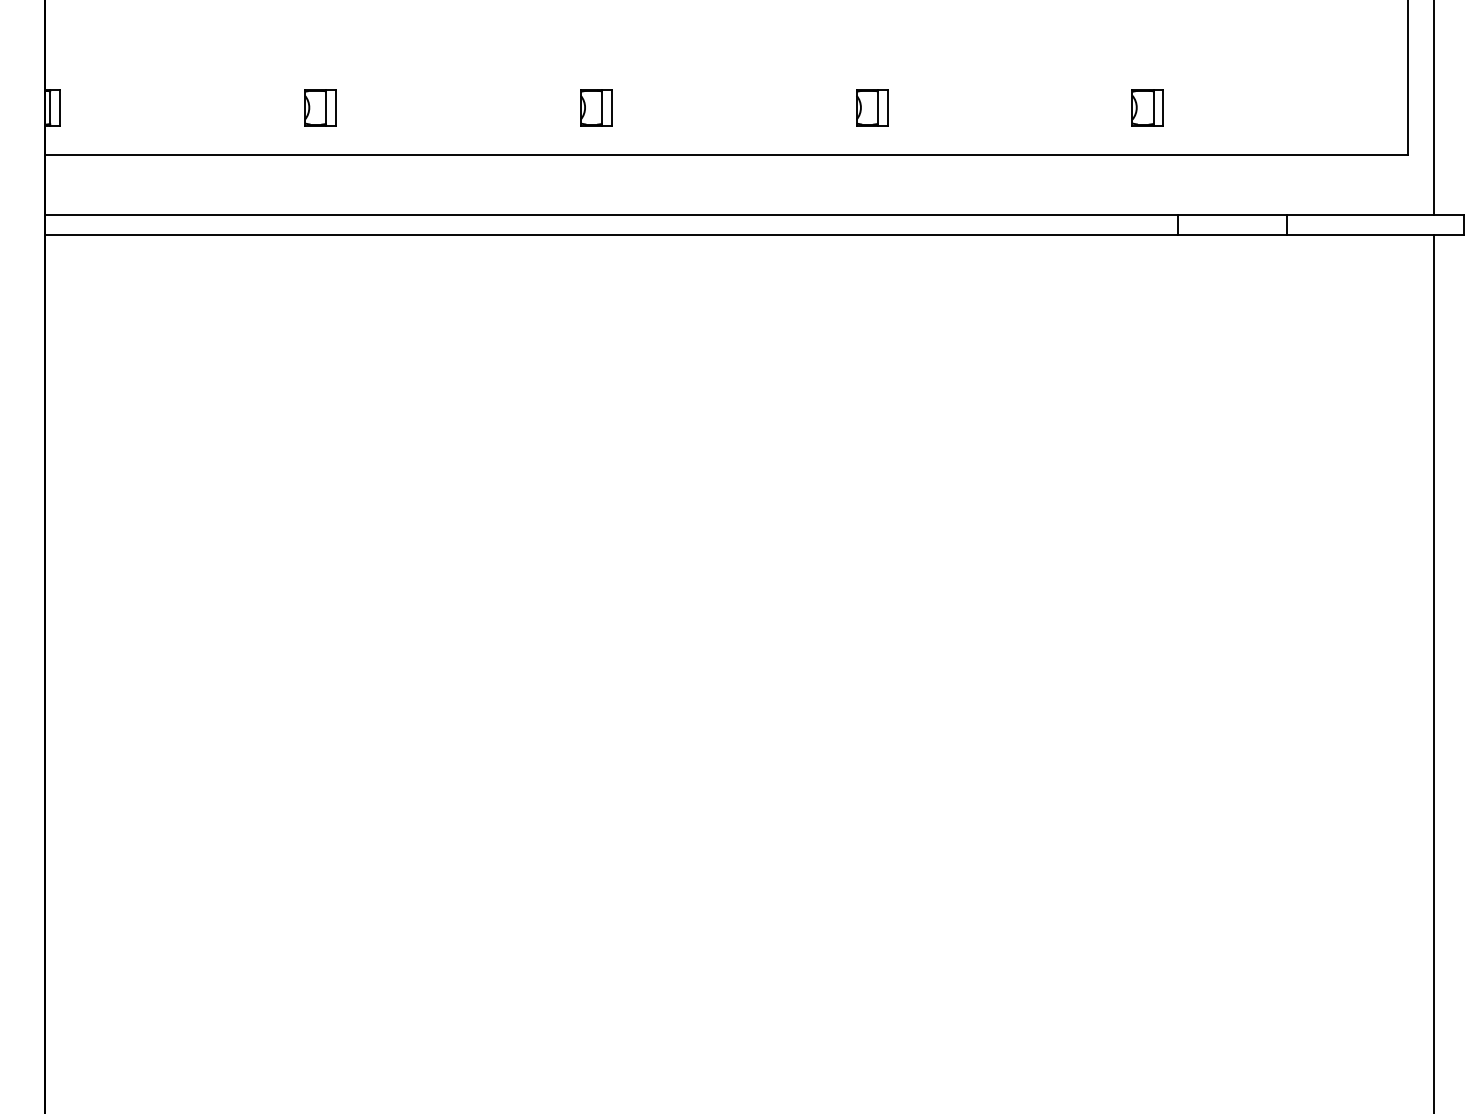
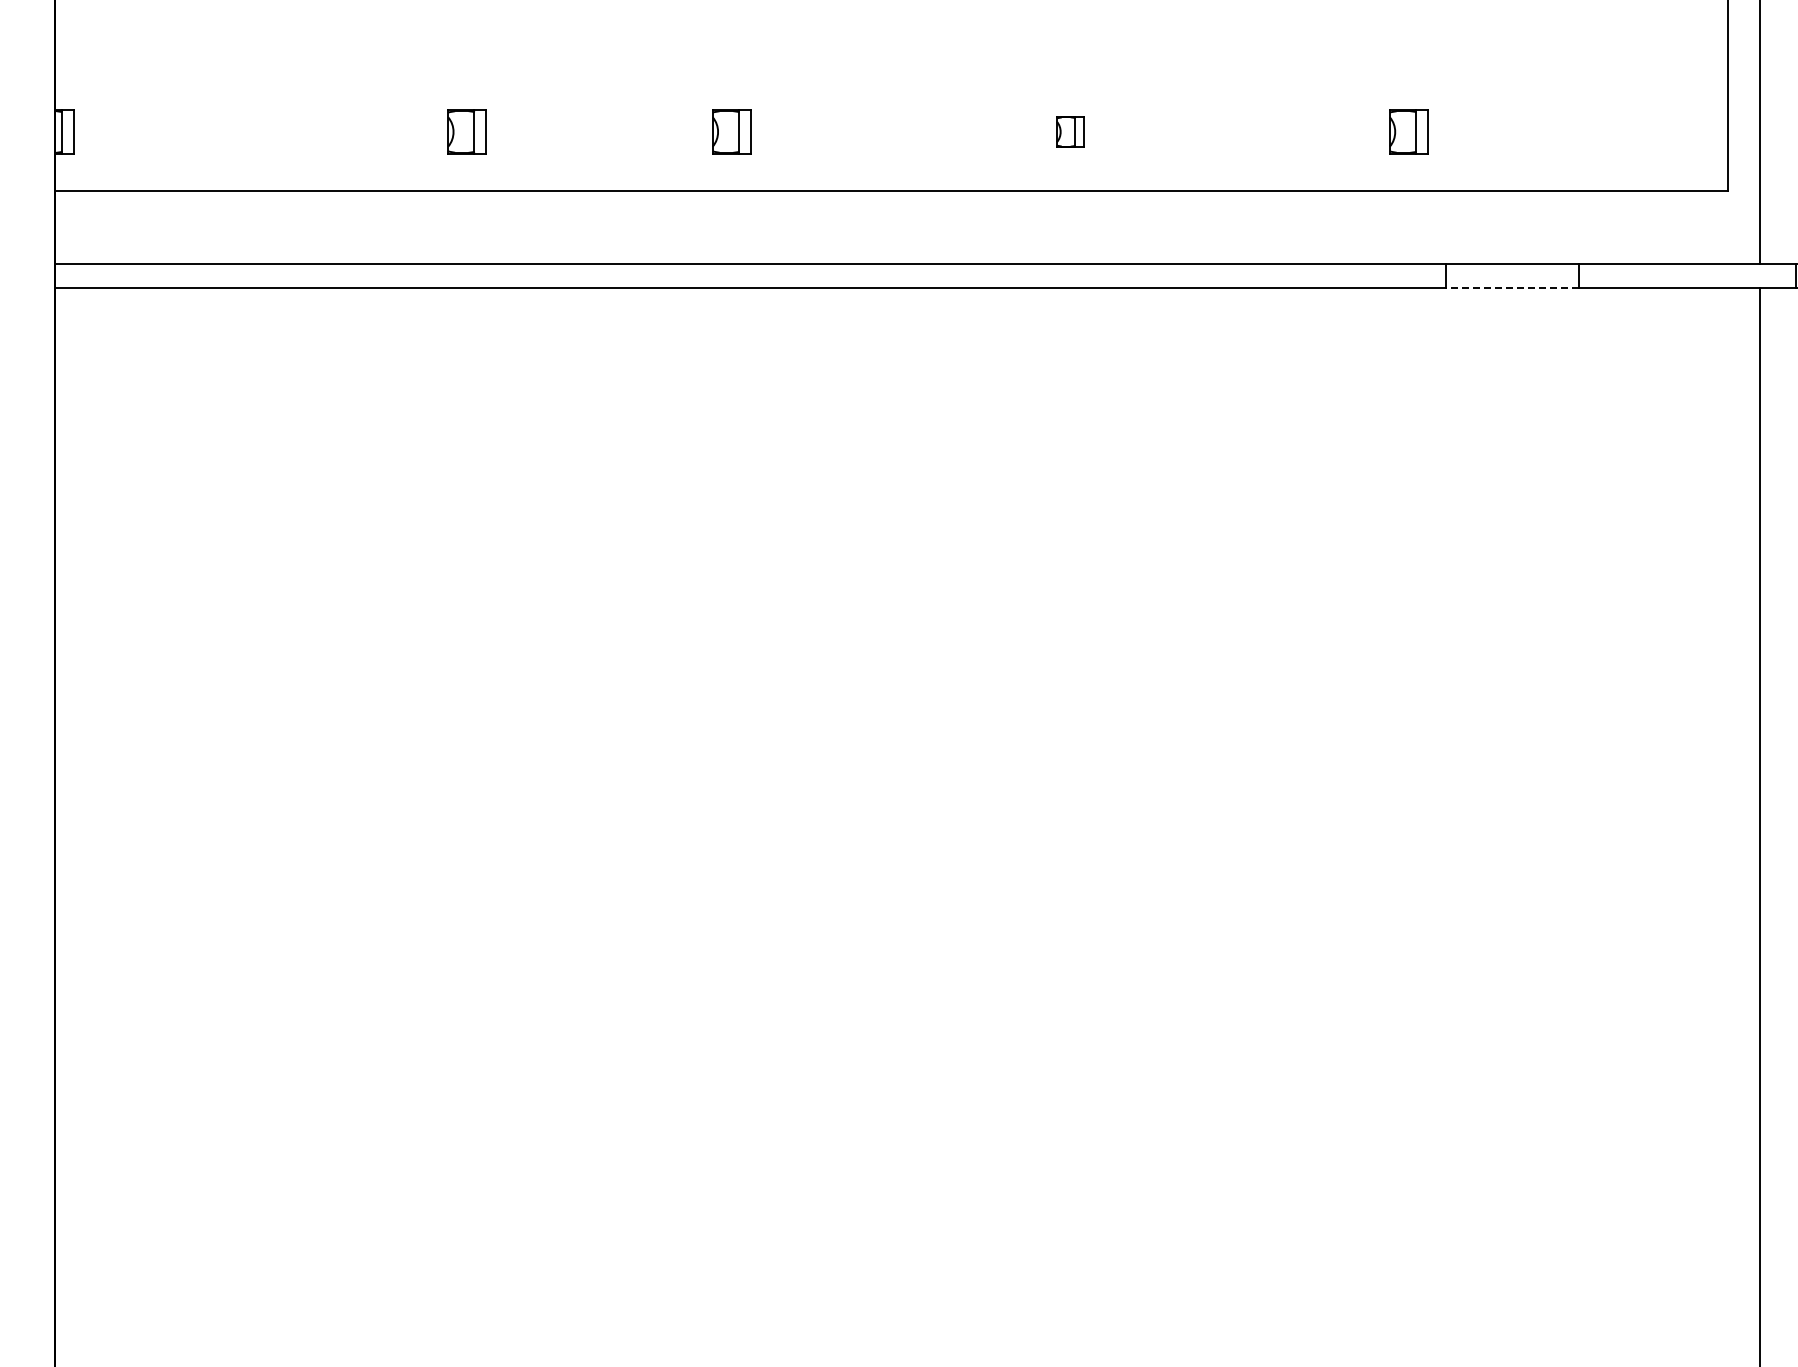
part: (319, 107) -> (466, 131), moved
part: (871, 107) -> (1069, 131), size x0.7
line: (1232, 235) -> (1512, 288), solid -> dashed

